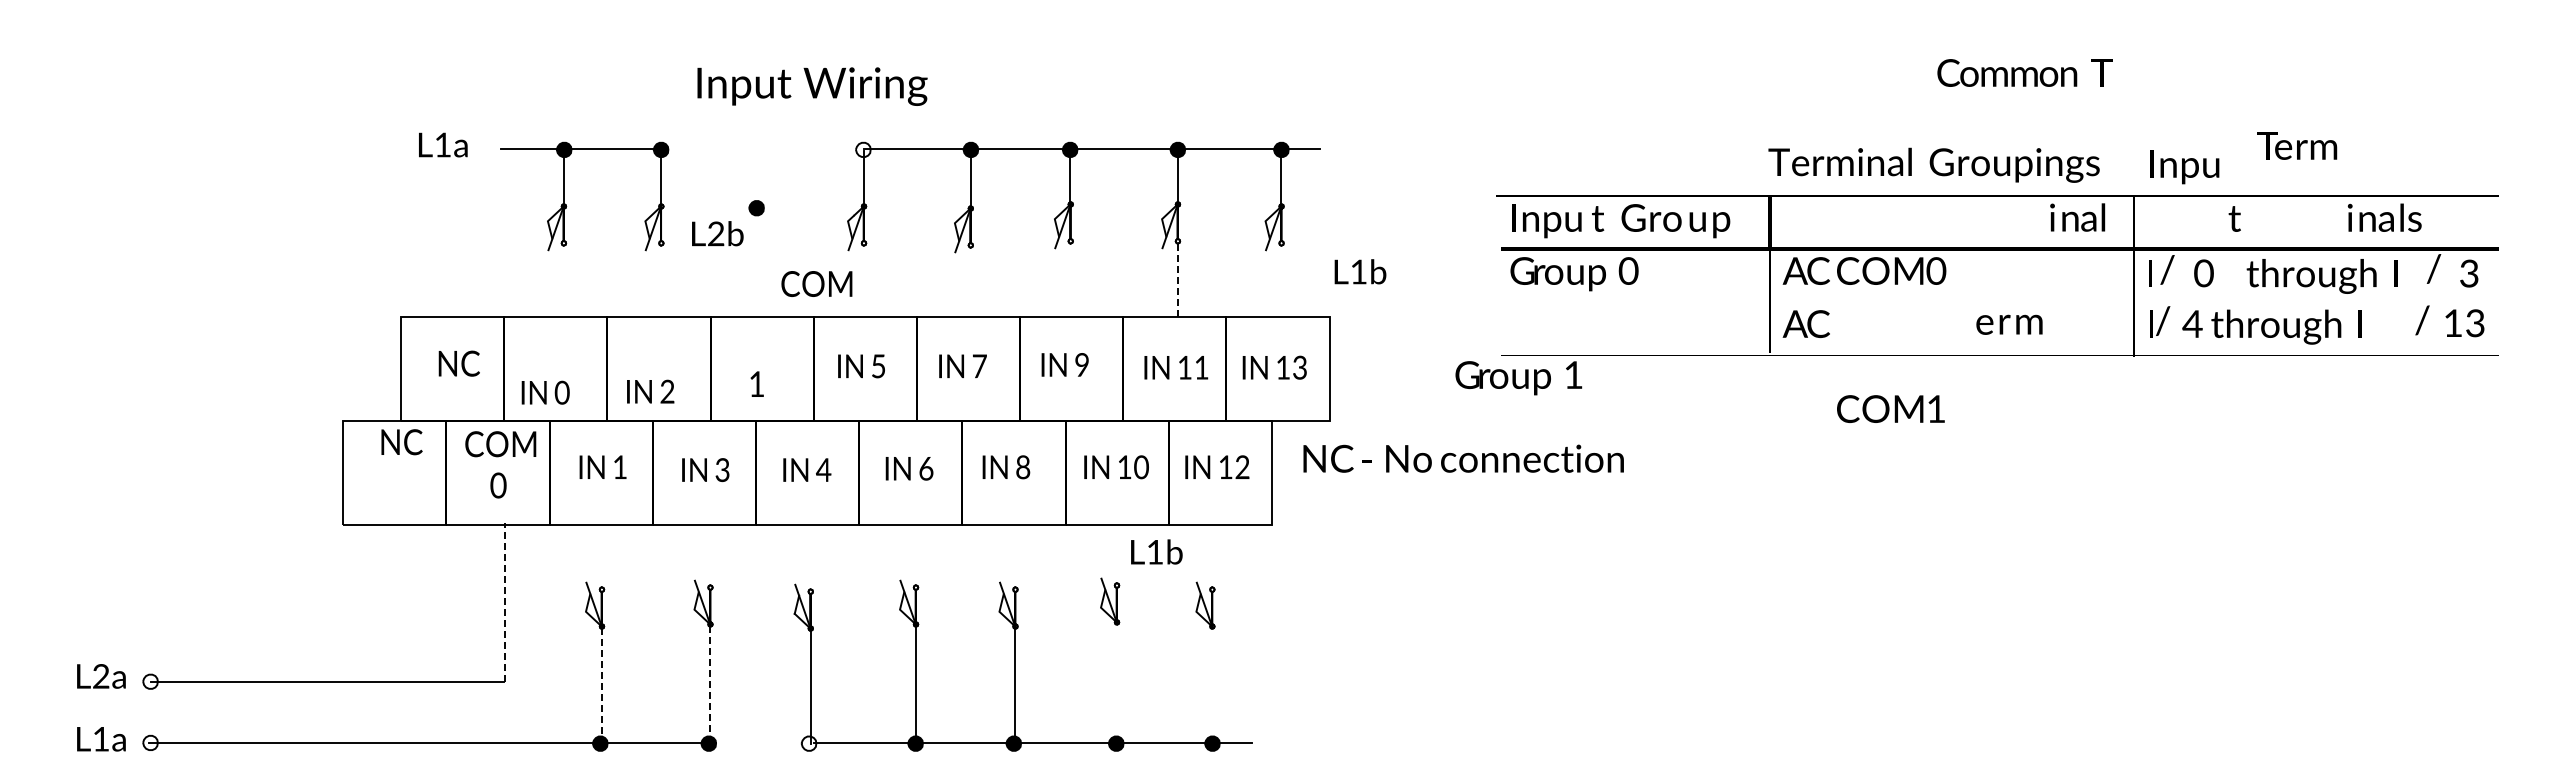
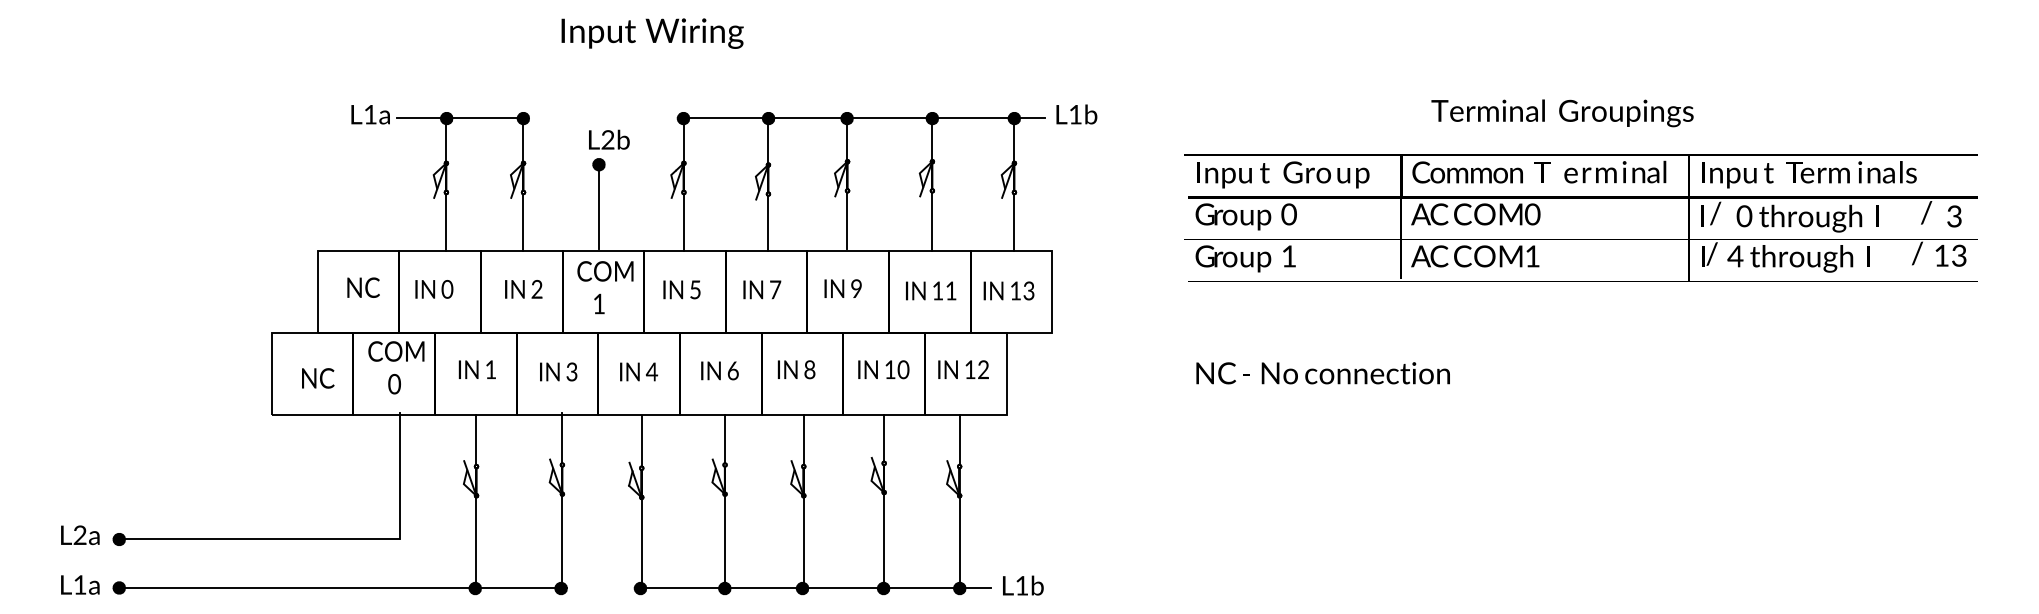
text: (2024, 72) -> (1481, 172), moved
text: (812, 86) -> (652, 33), moved
text: (443, 144) -> (370, 114), moved
text: (2297, 145) -> (1818, 172), moved
fill: (862, 149) -> (682, 118), added
text: (1933, 164) -> (1562, 112), moved
text: (2184, 167) -> (1729, 175), moved
text: (717, 233) -> (609, 139), moved
line: (756, 260) -> (598, 206), added
text: (1360, 271) -> (1076, 114), moved
text: (2321, 276) -> (1818, 218), moved
line: (1070, 278) -> (847, 220), added
line: (563, 280) -> (446, 221), added
line: (661, 280) -> (523, 221), added
line: (863, 280) -> (683, 221), added
line: (1177, 280) -> (932, 221), dashed -> solid
line: (1281, 280) -> (1014, 221), added
line: (970, 281) -> (768, 222), added
text: (816, 283) -> (605, 270), moved
fill: (1996, 302) -> (1580, 239), added
text: (2009, 324) -> (1590, 175), moved
text: (1518, 378) -> (1245, 259), moved
text: (650, 391) -> (523, 289), moved
text: (545, 392) -> (434, 289), moved
text: (1890, 408) -> (1496, 255), moved
text: (401, 442) -> (317, 378), moved
text: (1463, 458) -> (1323, 373), moved
text: (1156, 551) -> (1023, 585), moved
line: (710, 553) -> (562, 437), added
line: (1116, 553) -> (883, 437), added
line: (915, 554) -> (724, 438), added
line: (601, 555) -> (476, 439), added
line: (1015, 555) -> (803, 439), added
line: (1212, 555) -> (959, 439), added
line: (810, 557) -> (641, 441), added
line: (504, 601) -> (399, 475), dashed -> solid
fill: (150, 681) -> (119, 539), added
line: (1116, 681) -> (883, 539), added
line: (710, 684) -> (562, 541), dashed -> solid
line: (1212, 685) -> (959, 542), added
line: (601, 686) -> (476, 543), dashed -> solid
fill: (150, 742) -> (119, 587), added
fill: (808, 743) -> (639, 588), added

